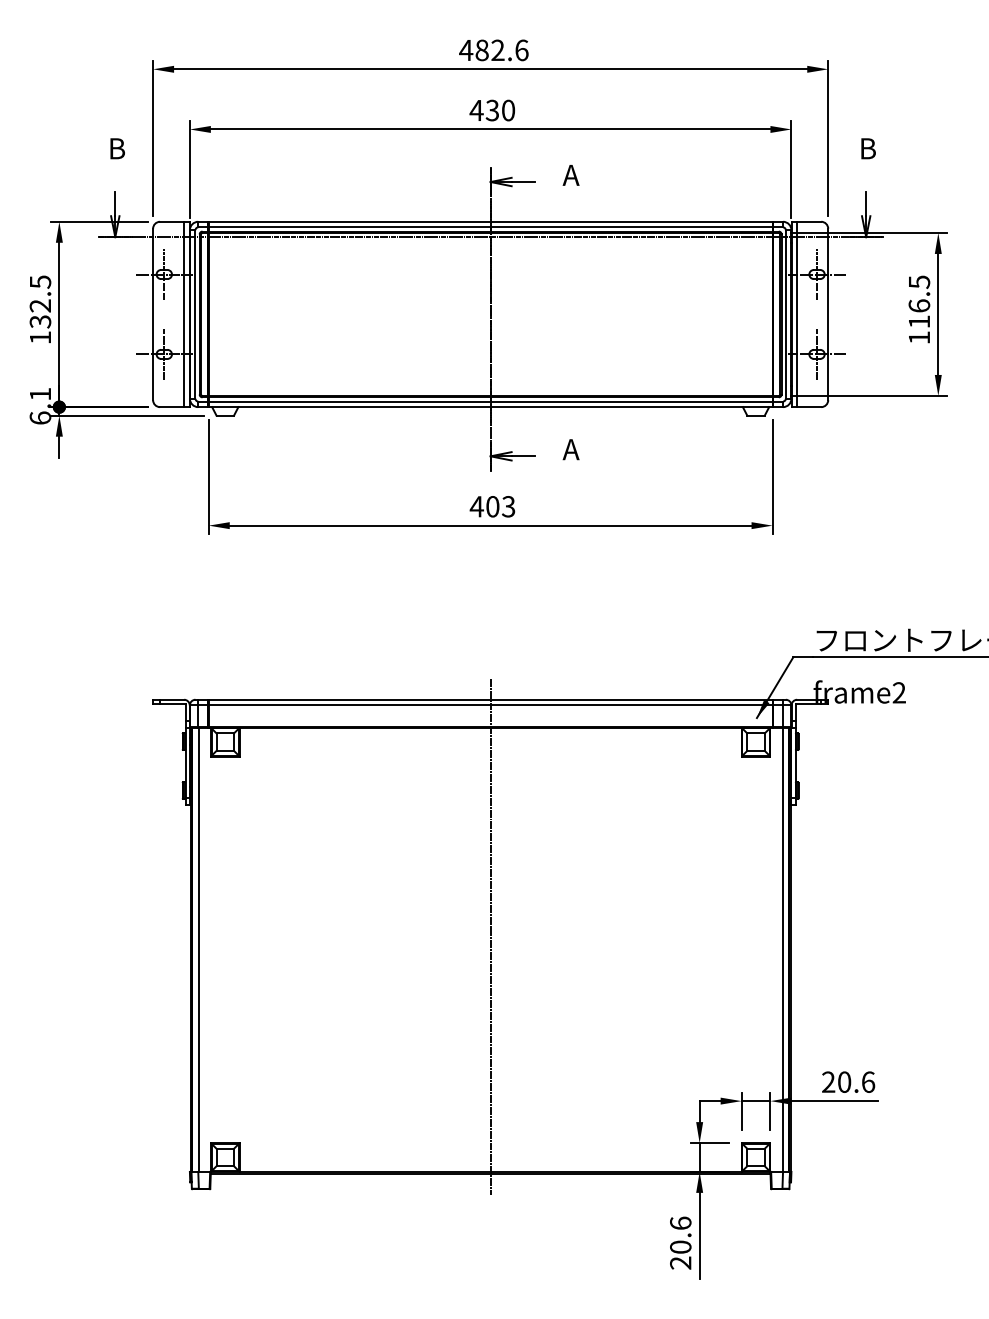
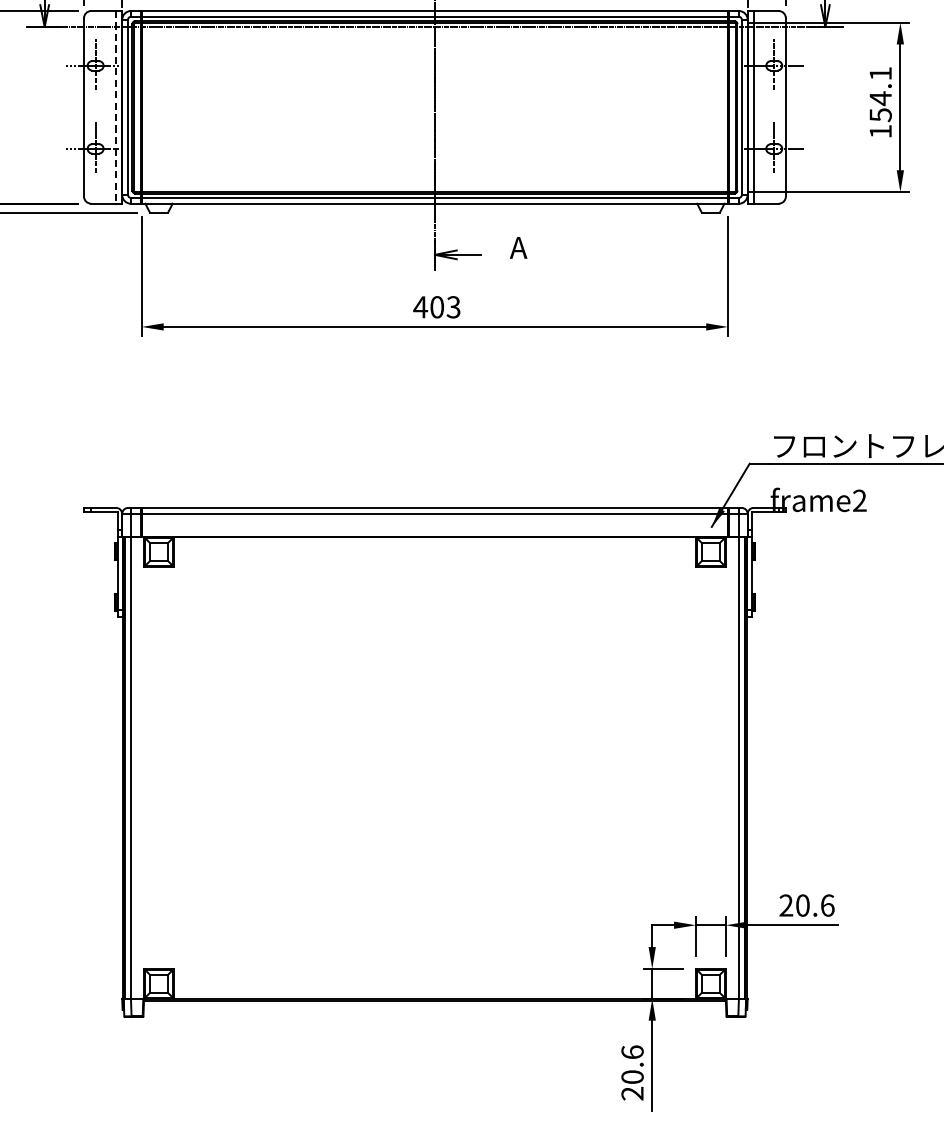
text: (919, 301) -> (880, 93), 116.5 -> 154.1
line: (184, 314) -> (116, 107), solid -> dashed
line: (490, 936) -> (434, 754), removed

